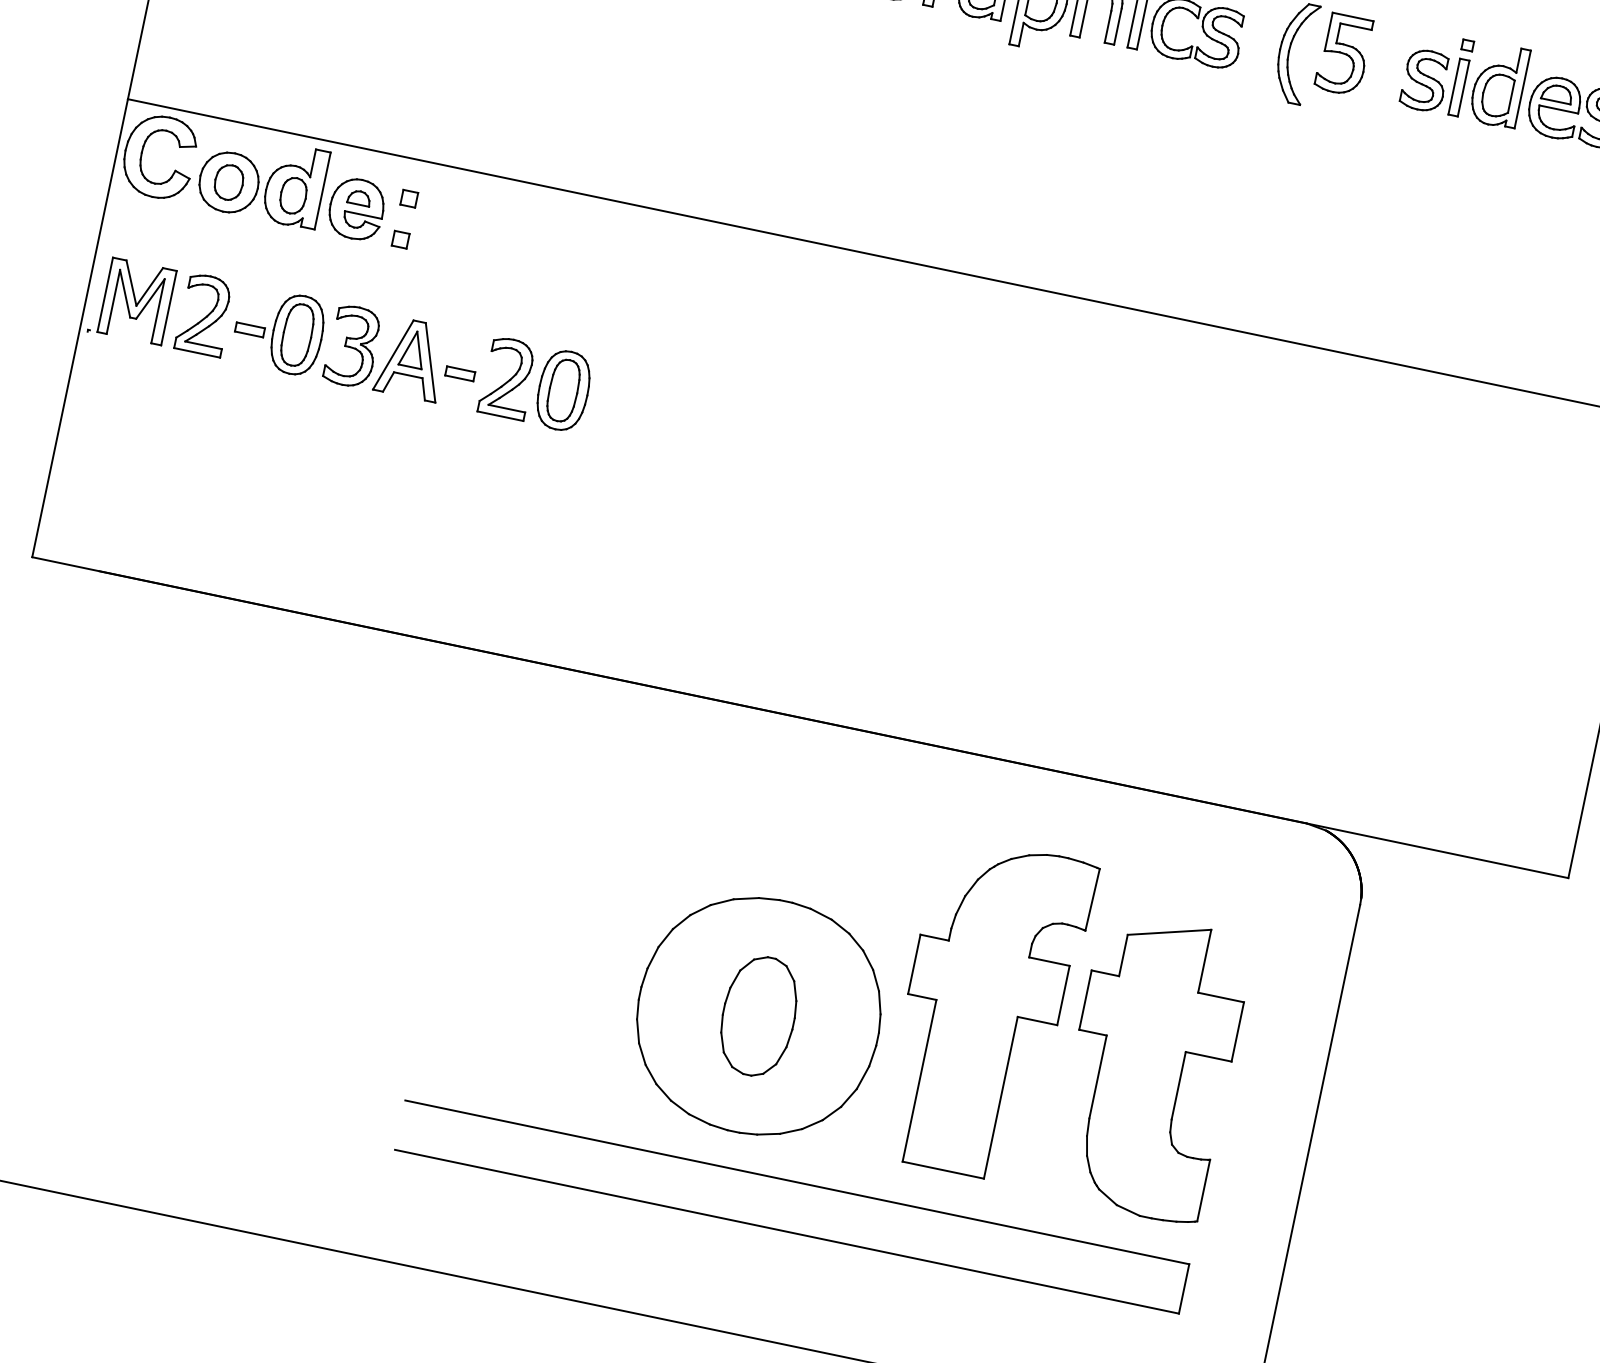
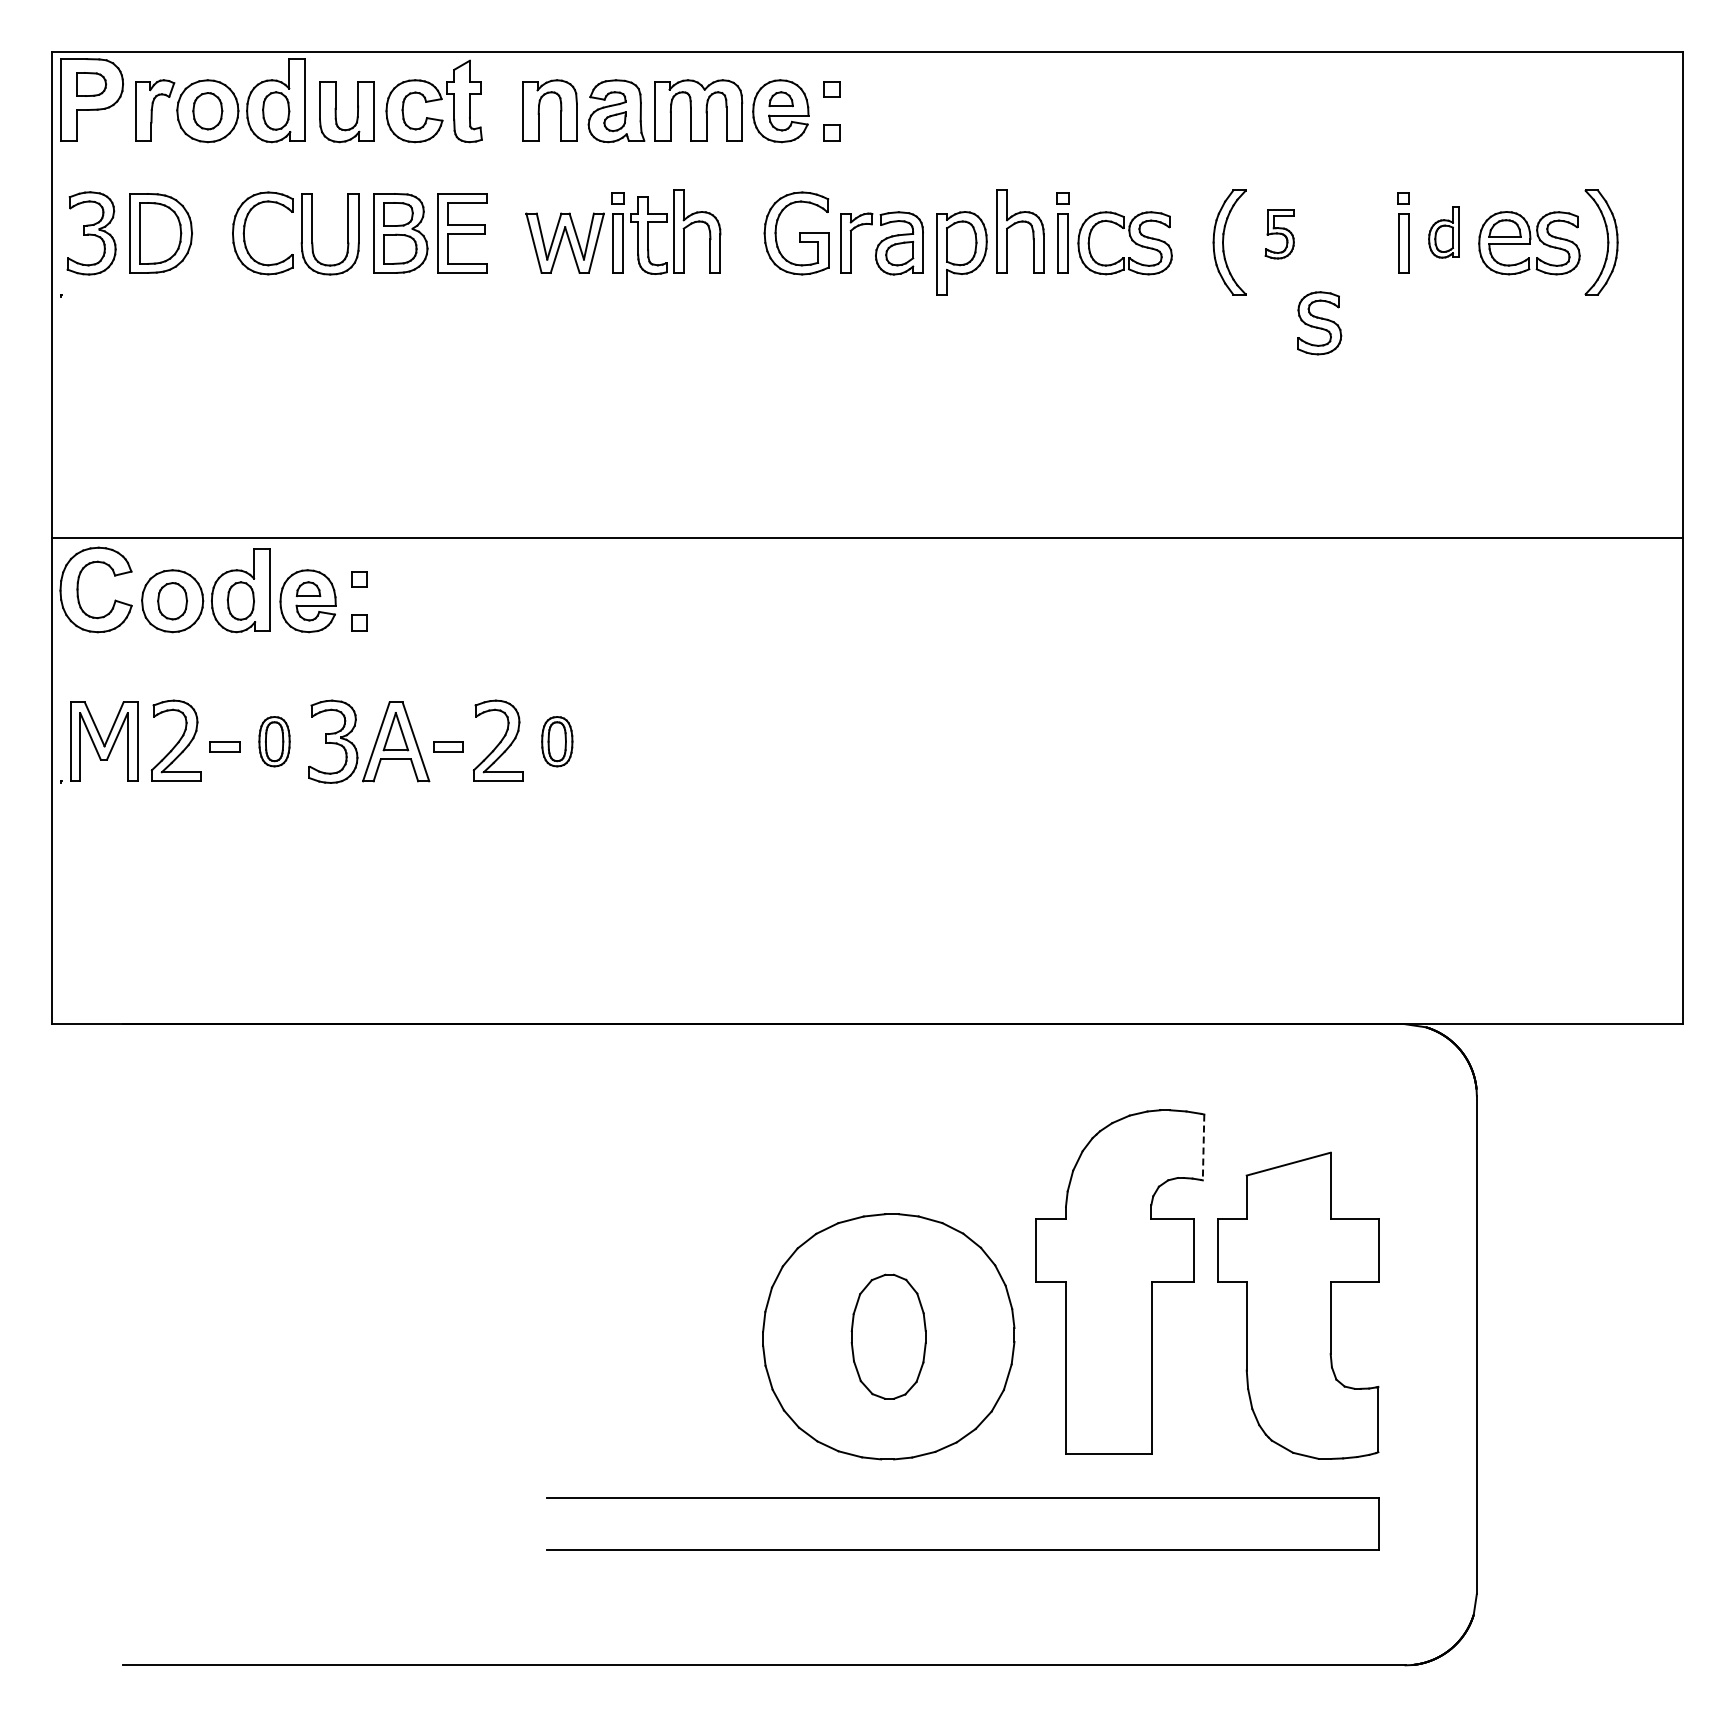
part: (1343, 54) -> (1279, 234), size x0.6
part: (1424, 80) -> (1319, 323), moved
part: (1498, 85) -> (1443, 232), size x0.6
part: (297, 334) -> (274, 741), size x0.6
part: (563, 390) -> (557, 741), size x0.6
line: (1092, 899) -> (1203, 1147), solid -> dashed

